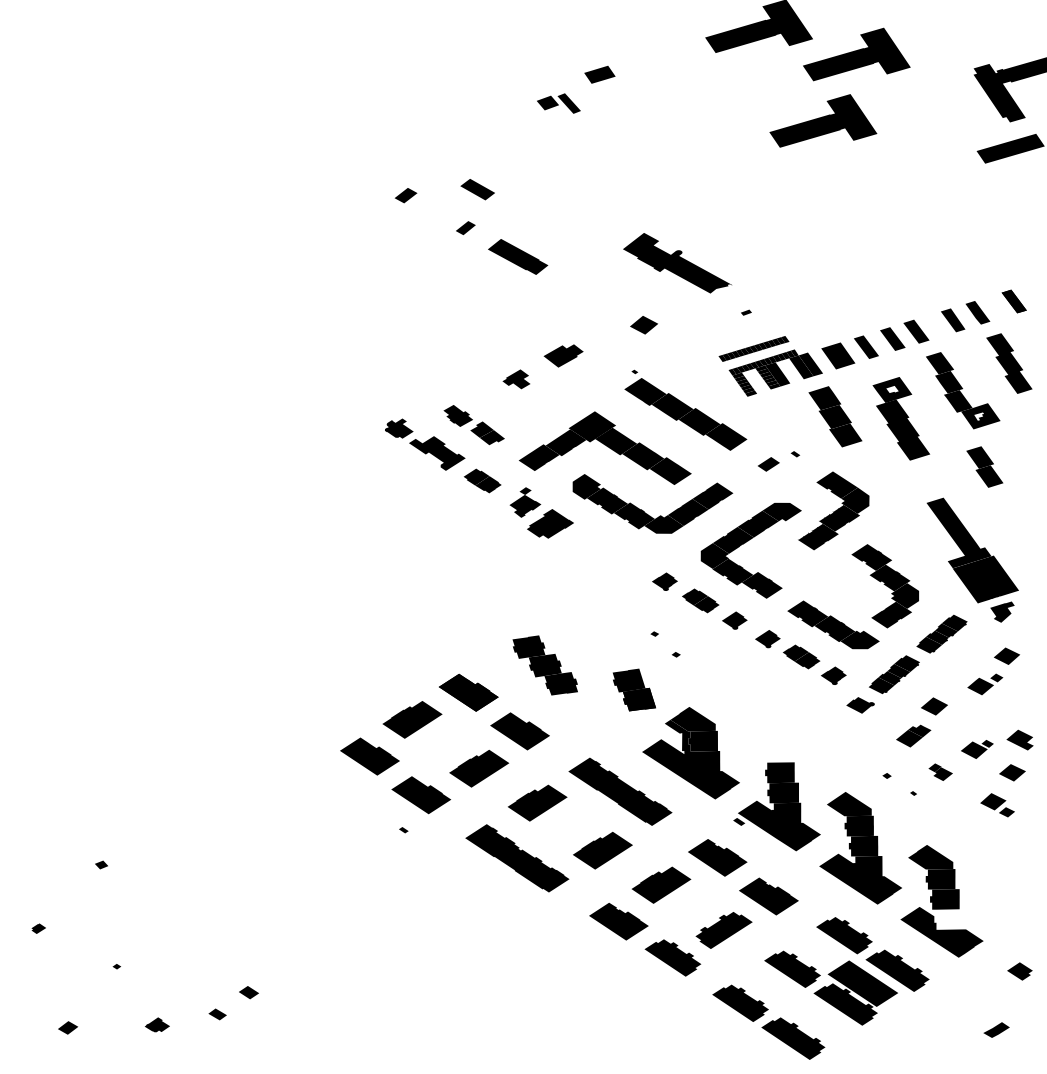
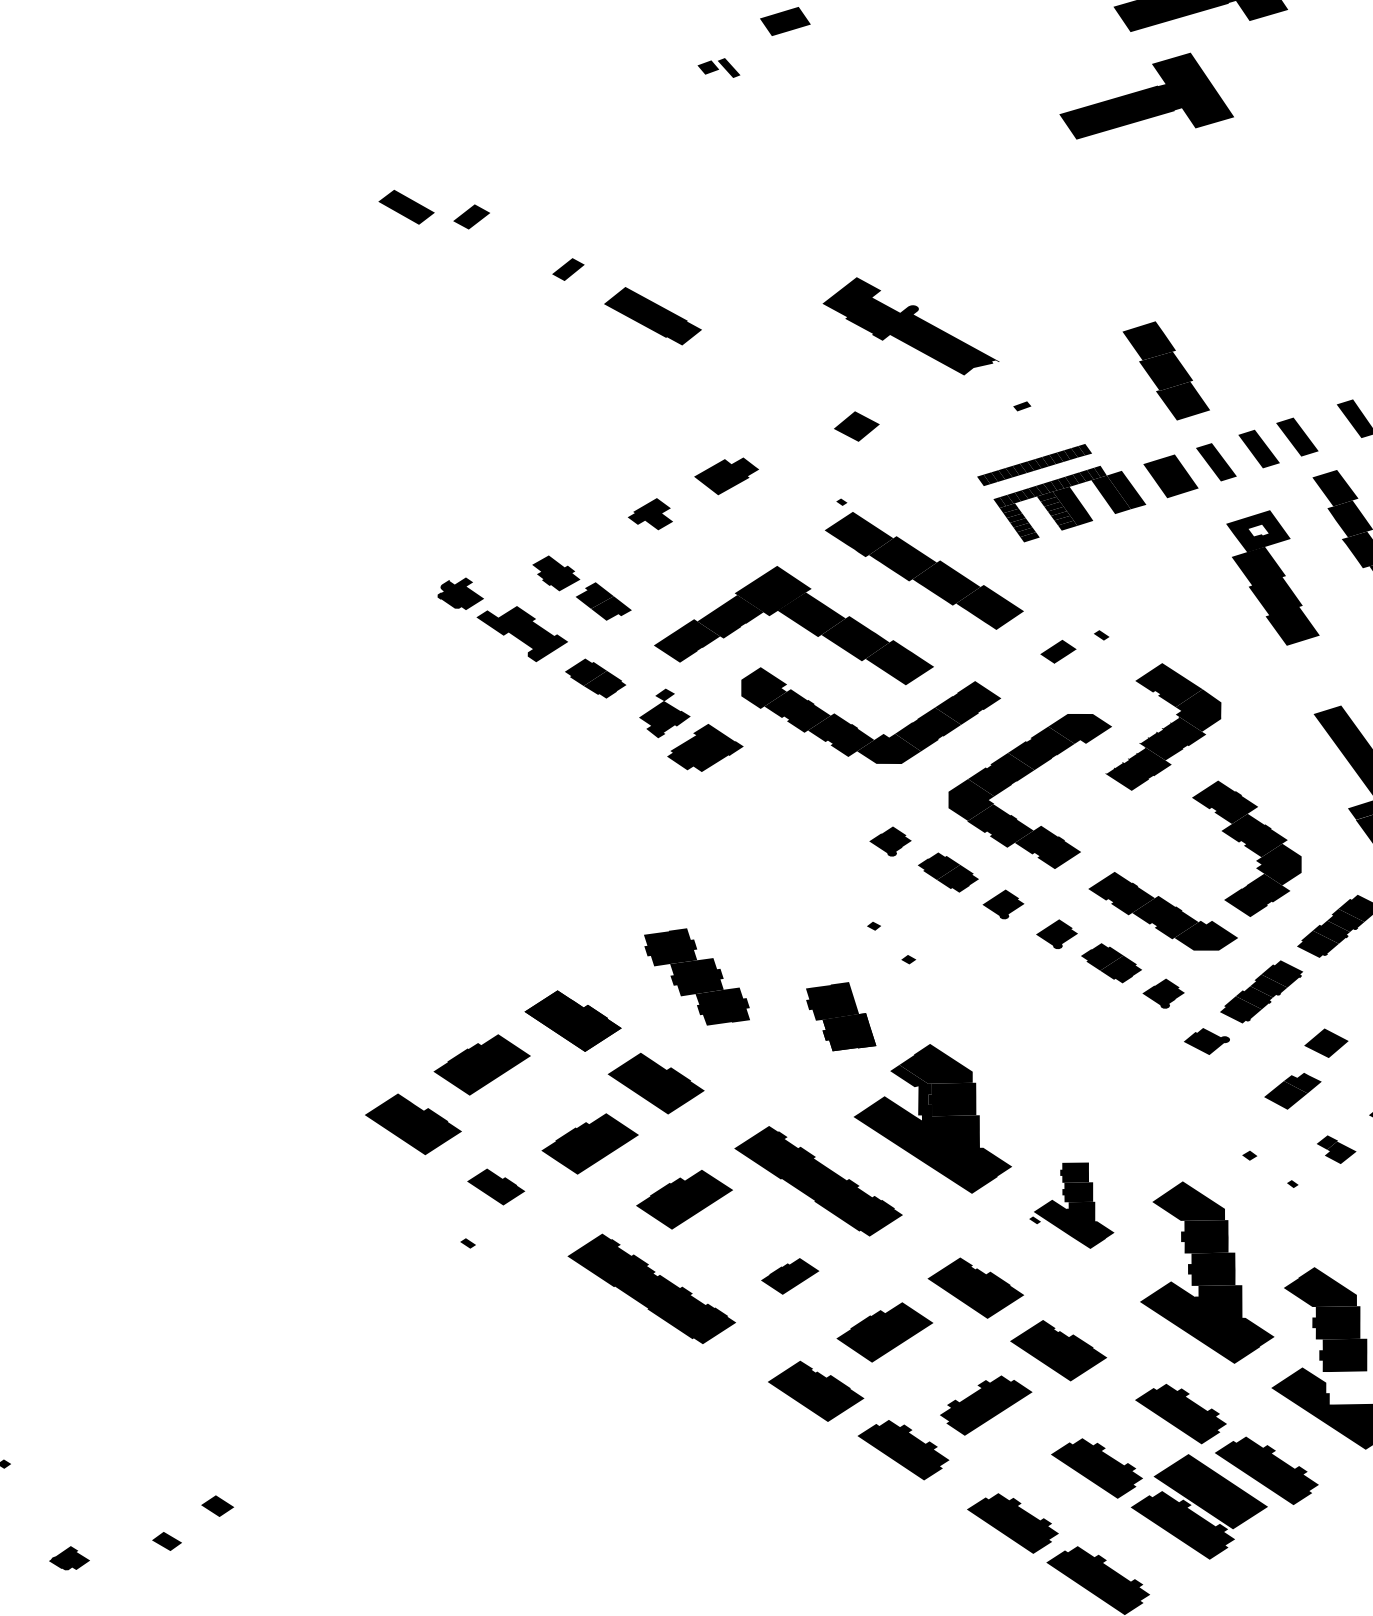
part: (558, 103) -> (718, 67), size x0.6
part: (477, 189) -> (406, 207), moved
part: (835, 416) -> (1166, 370), moved
part: (420, 795) -> (495, 1187), size x0.6
part: (776, 806) -> (1070, 1205), size x0.6
part: (602, 850) -> (789, 1276), size x0.6

